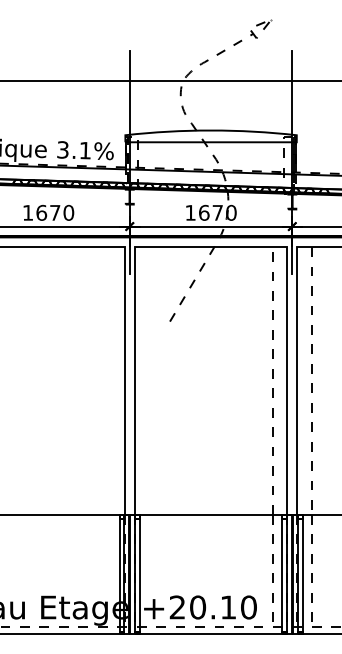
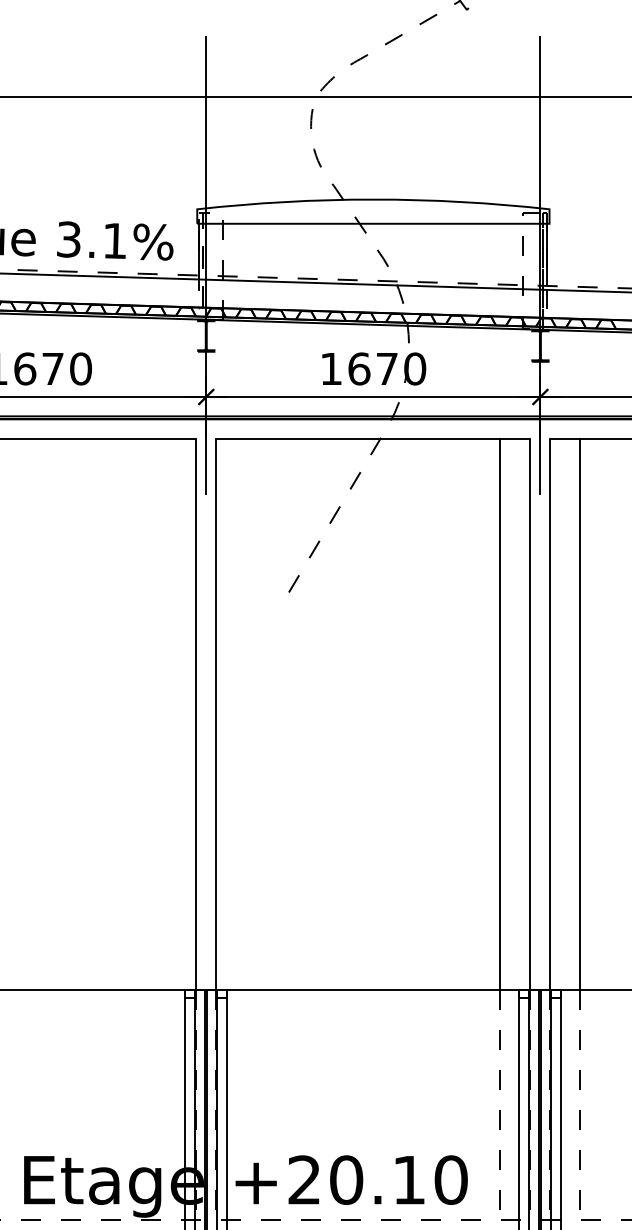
line: (272, 381) -> (499, 715), dashed -> solid
line: (311, 381) -> (579, 715), dashed -> solid

